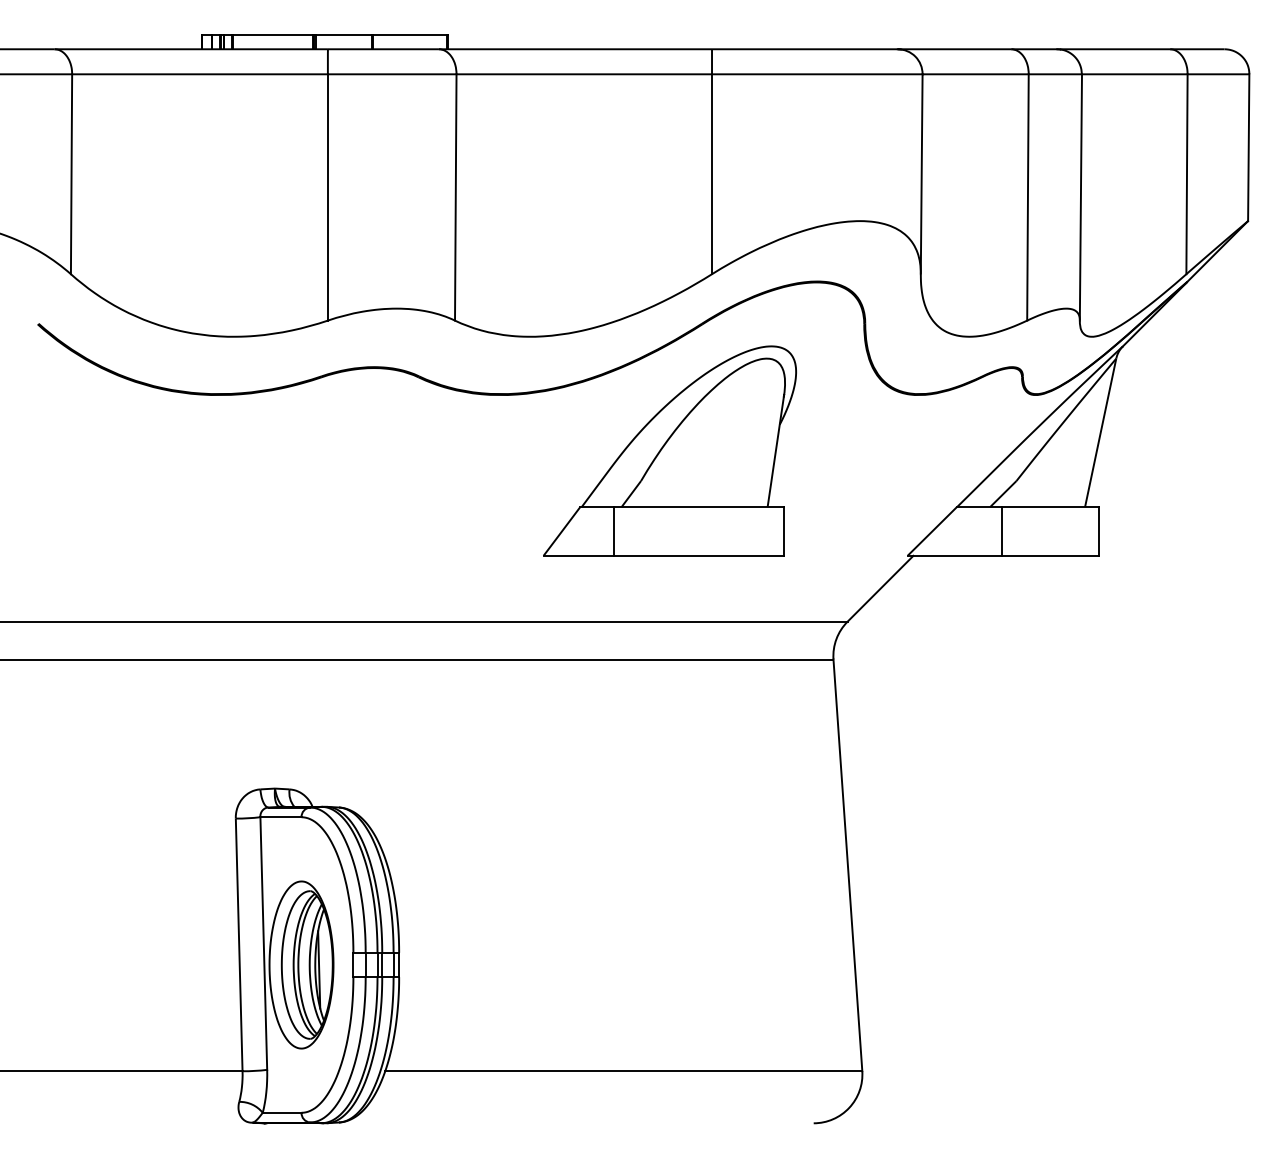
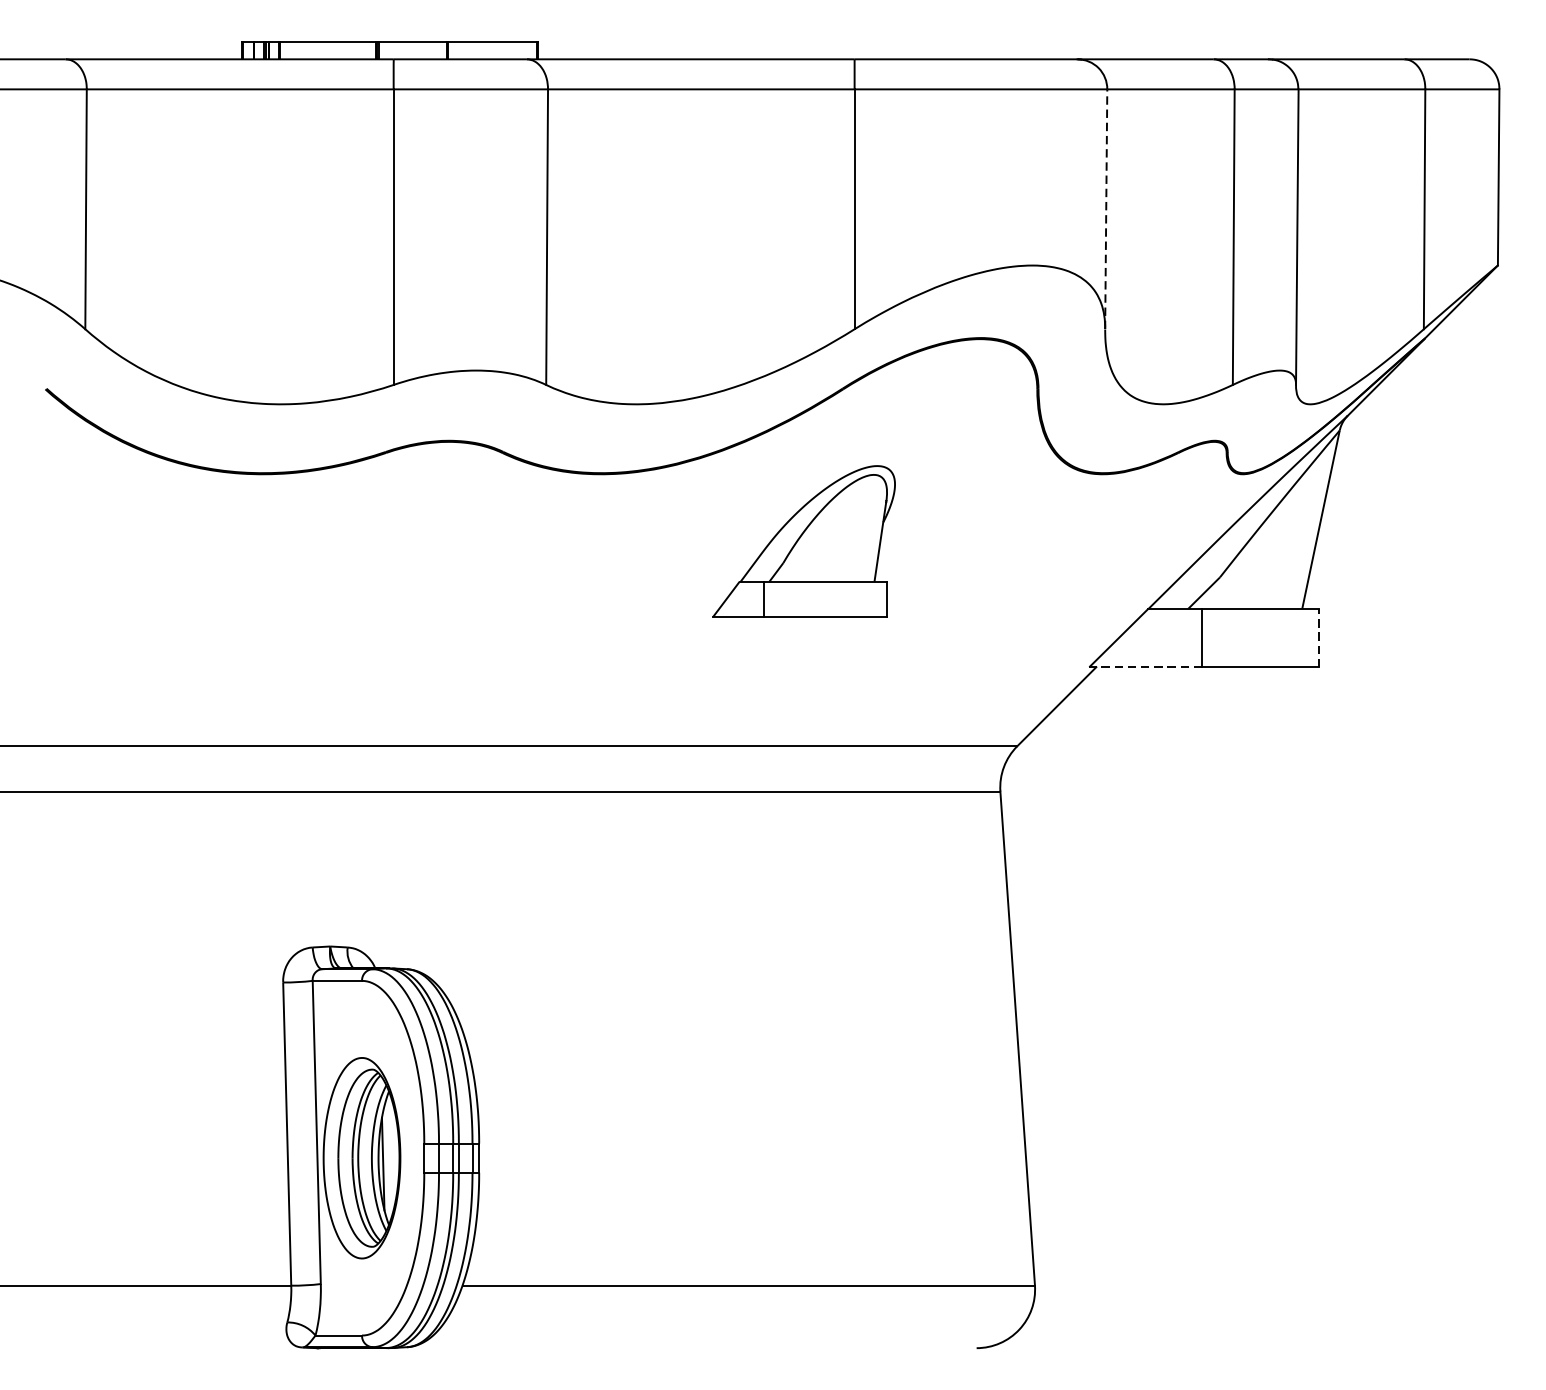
line: (921, 174) -> (1106, 209), solid -> dashed
part: (669, 450) -> (803, 540), size x0.6
line: (1098, 531) -> (1318, 638), solid -> dashed
line: (954, 555) -> (1145, 666), solid -> dashed

